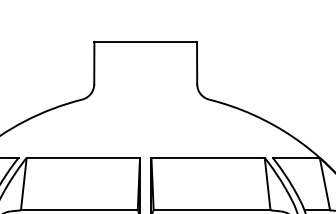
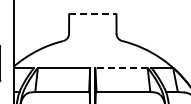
line: (145, 42) -> (92, 14), solid -> dashed
line: (207, 157) -> (121, 67), solid -> dashed

